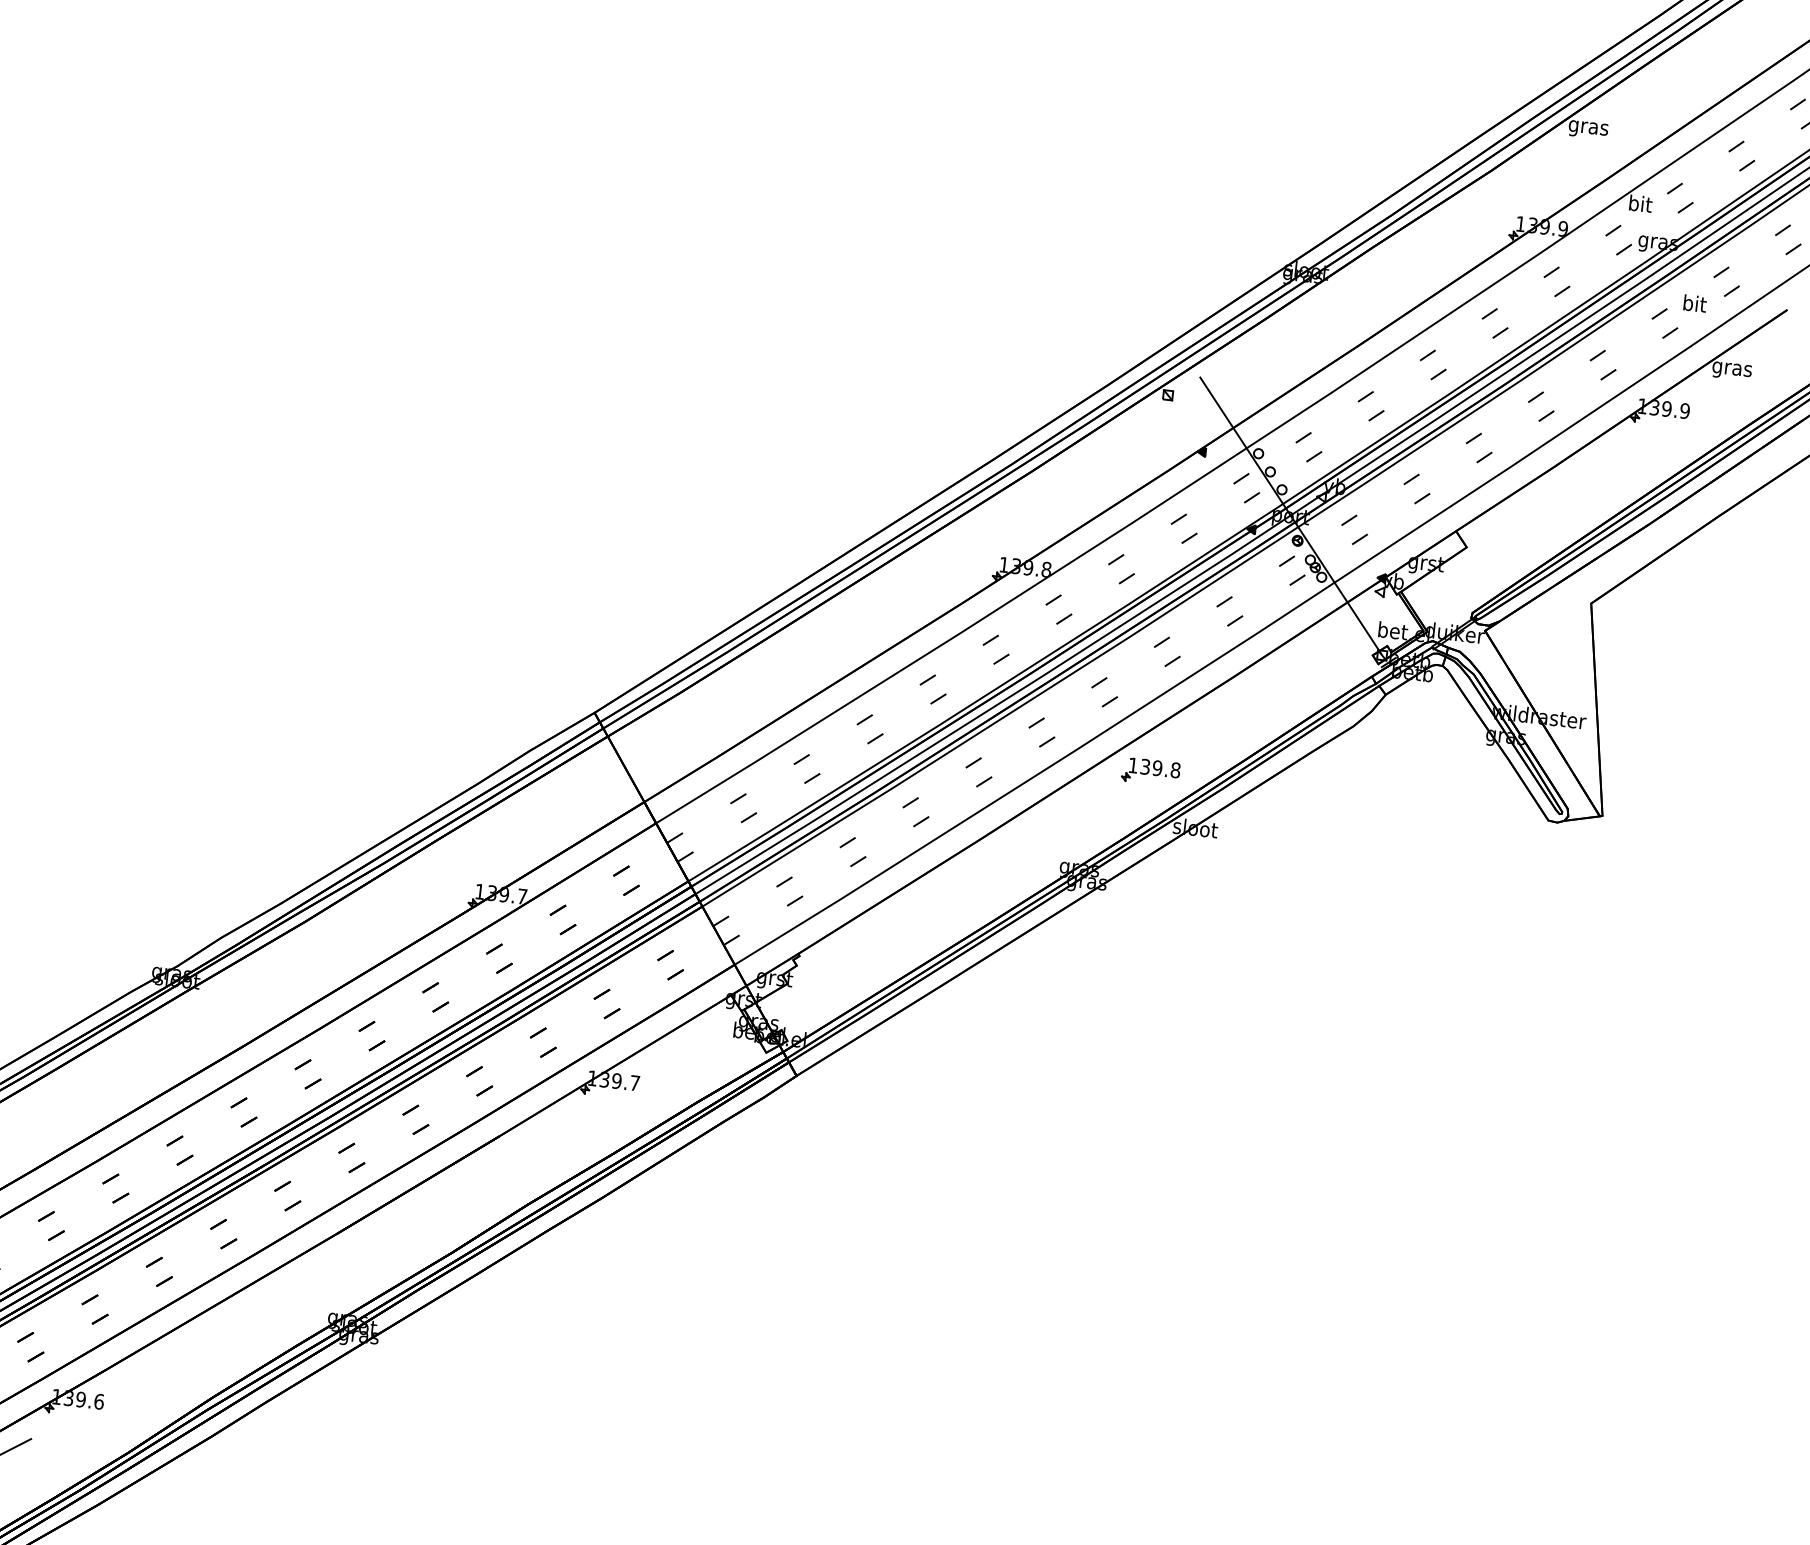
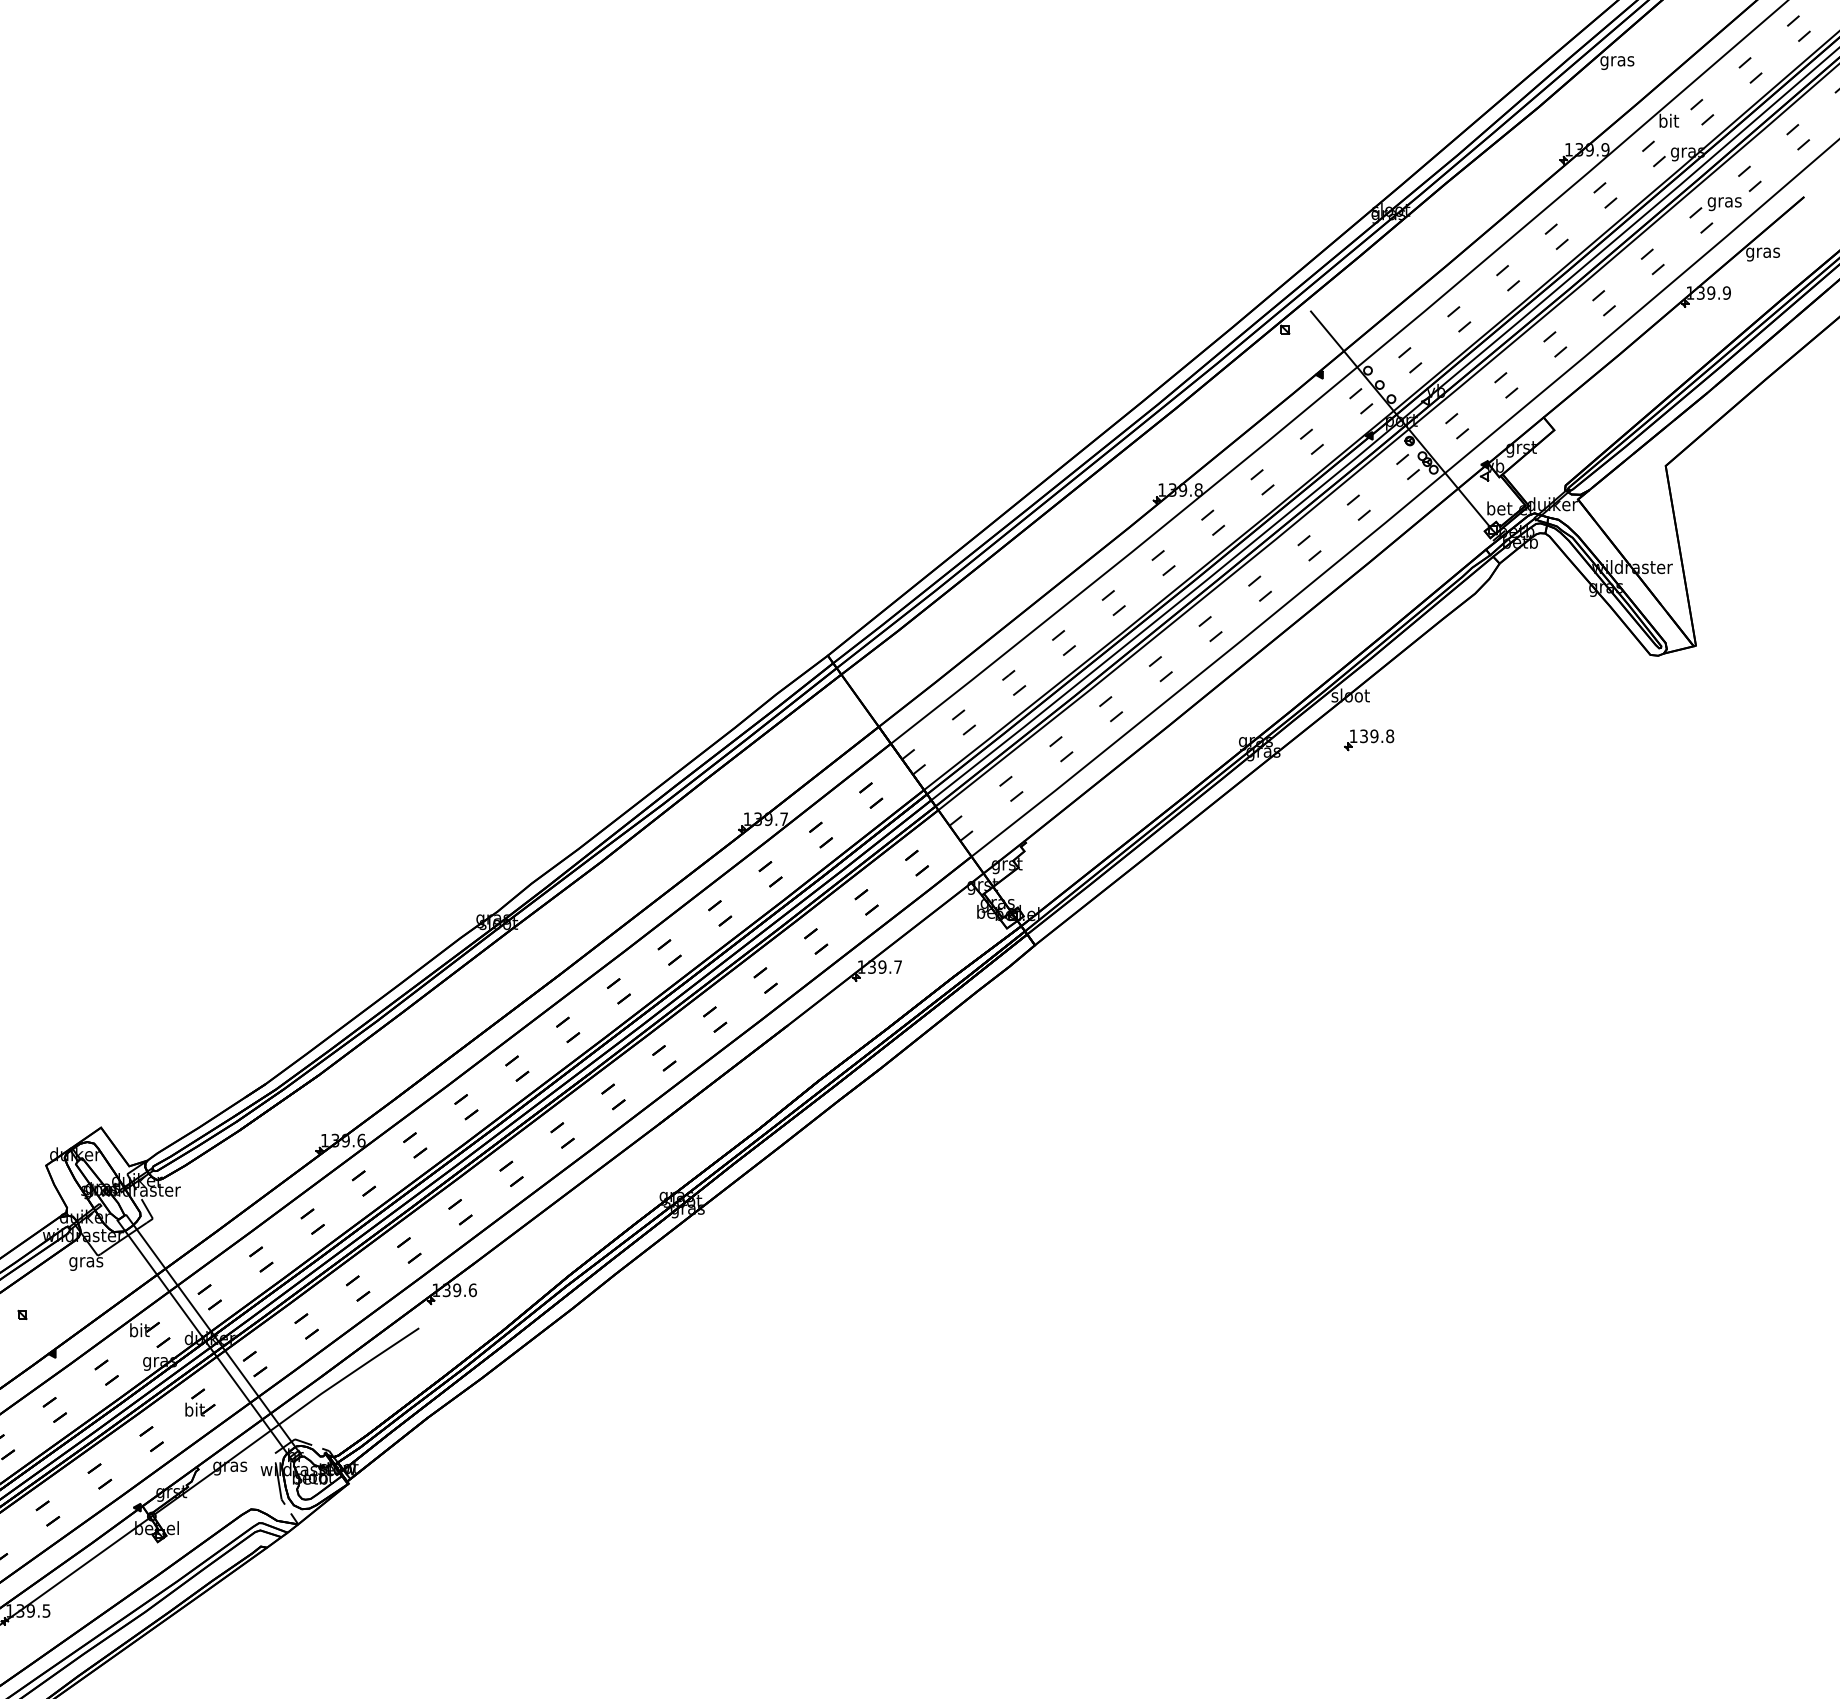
text: (1694, 305) -> (1724, 202), bit -> gras
part: (1151, 772) -> (1369, 740), moved

